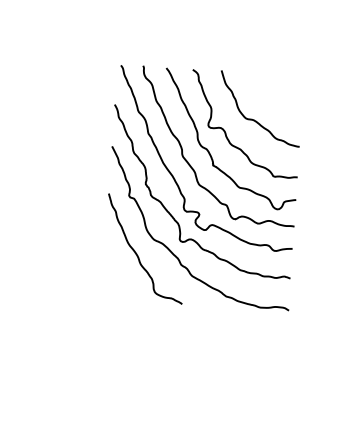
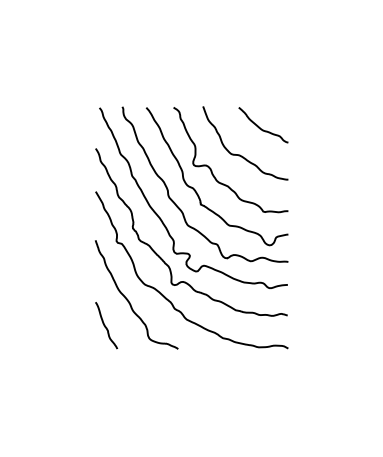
curve: (275, 94) -> (260, 127), added
curve: (113, 276) -> (105, 325), added

